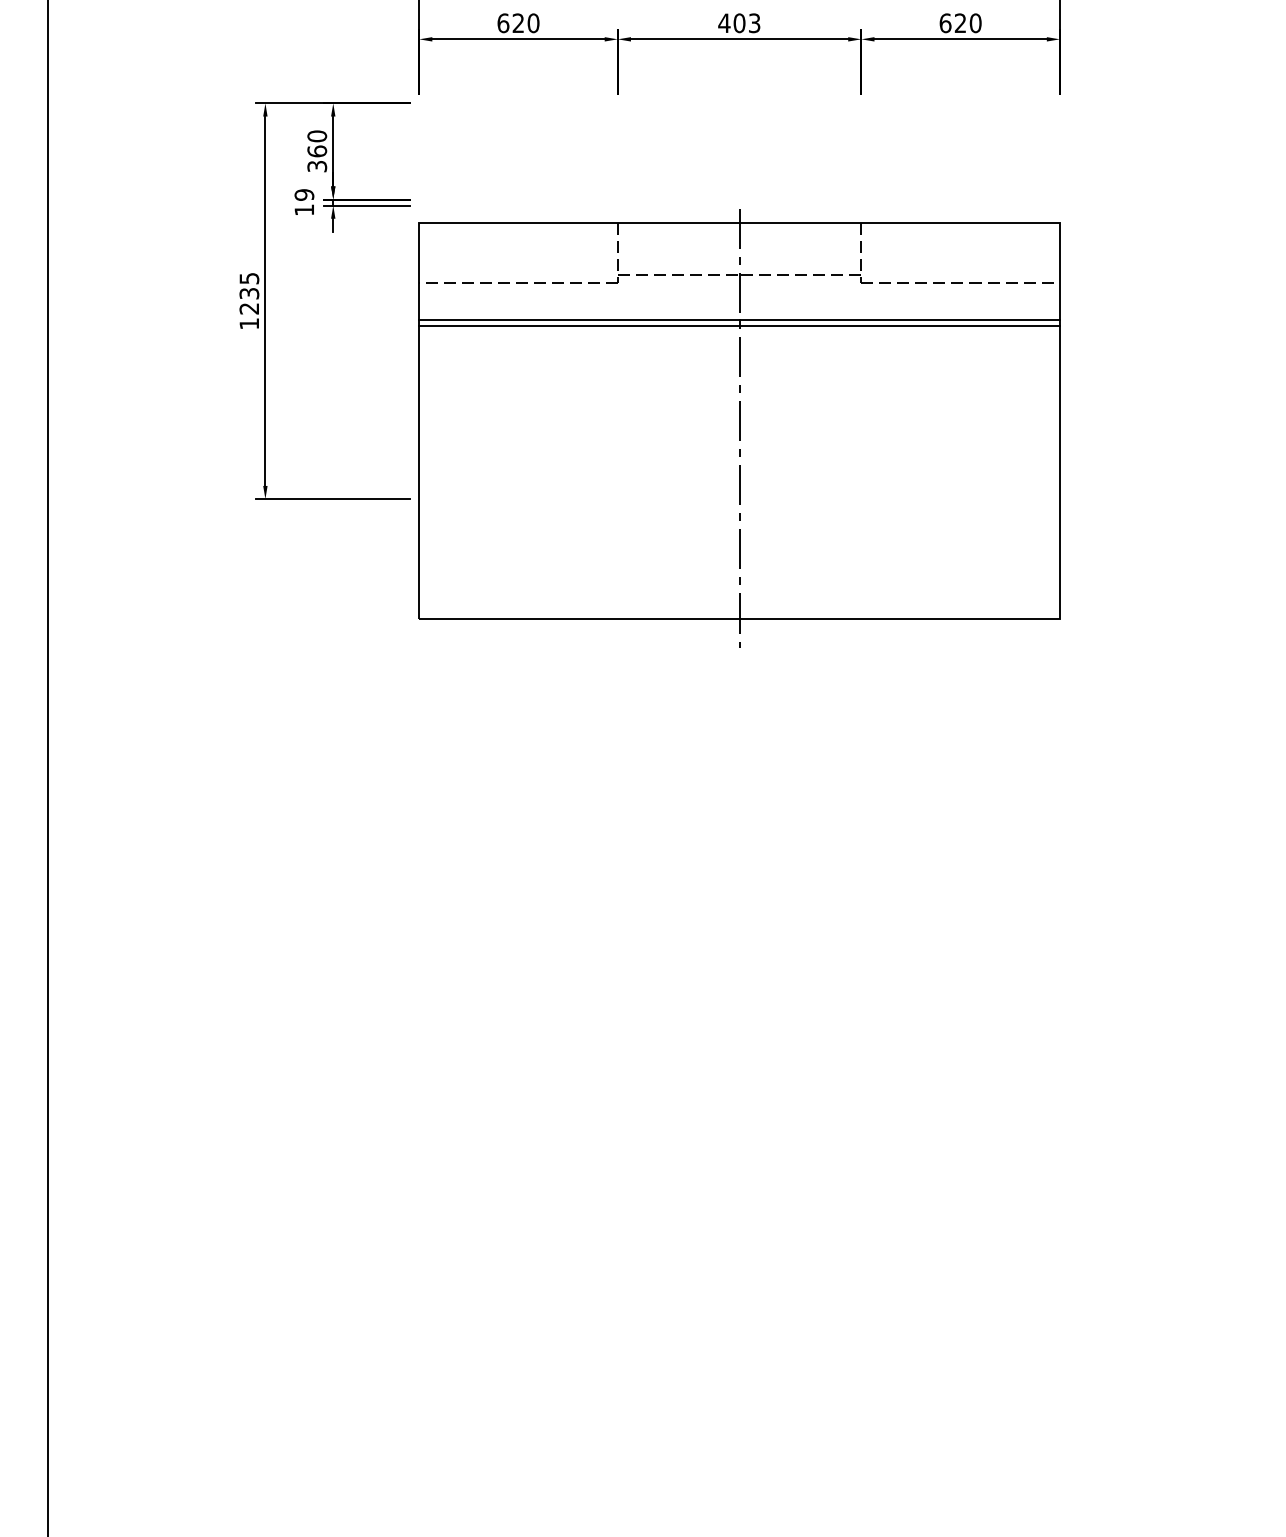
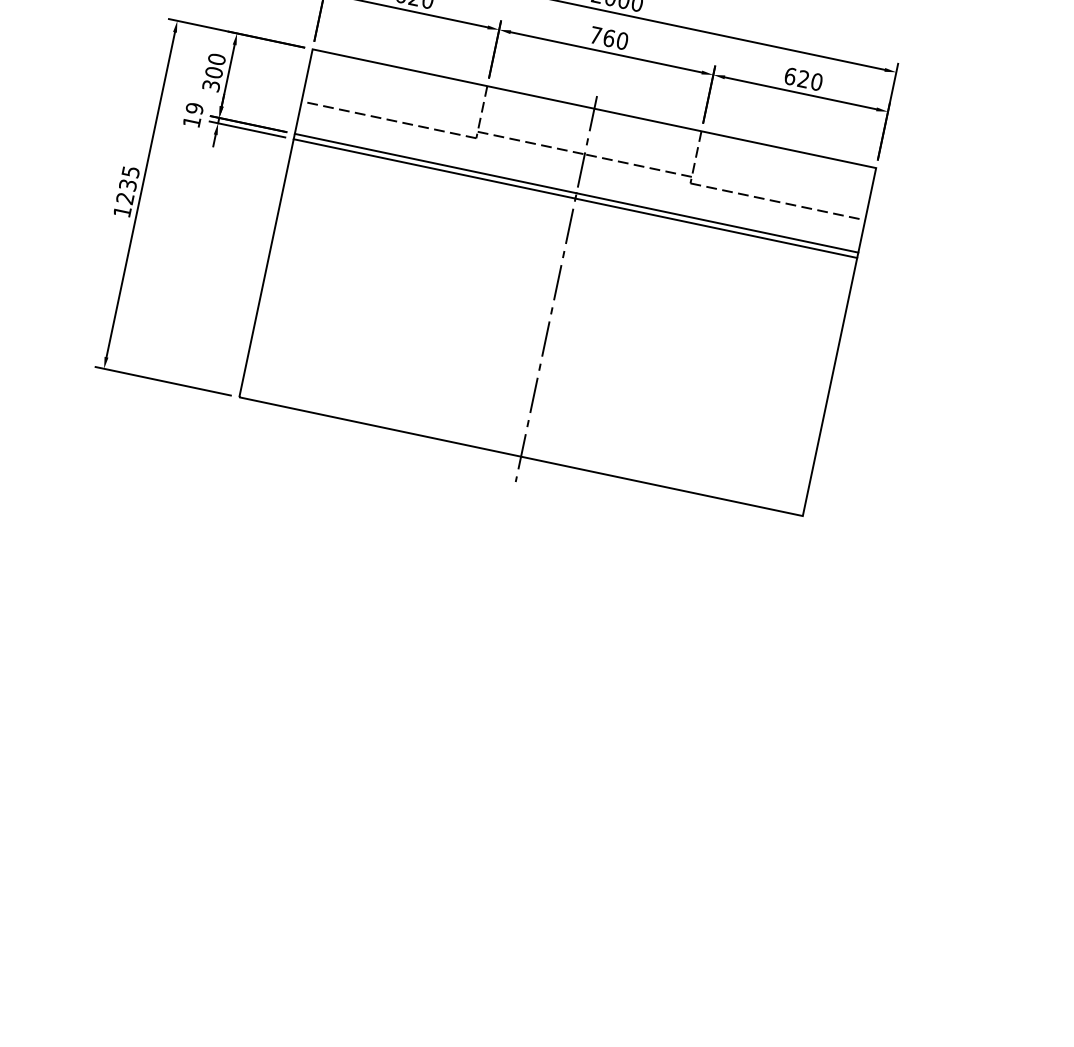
text: (739, 23) -> (609, 38), 403 -> 760
text: (316, 151) -> (213, 72), 360 -> 300
part: (739, 428) -> (556, 289), moved

